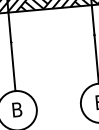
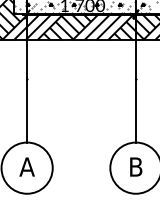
text: (16, 109) -> (26, 166), B -> A

